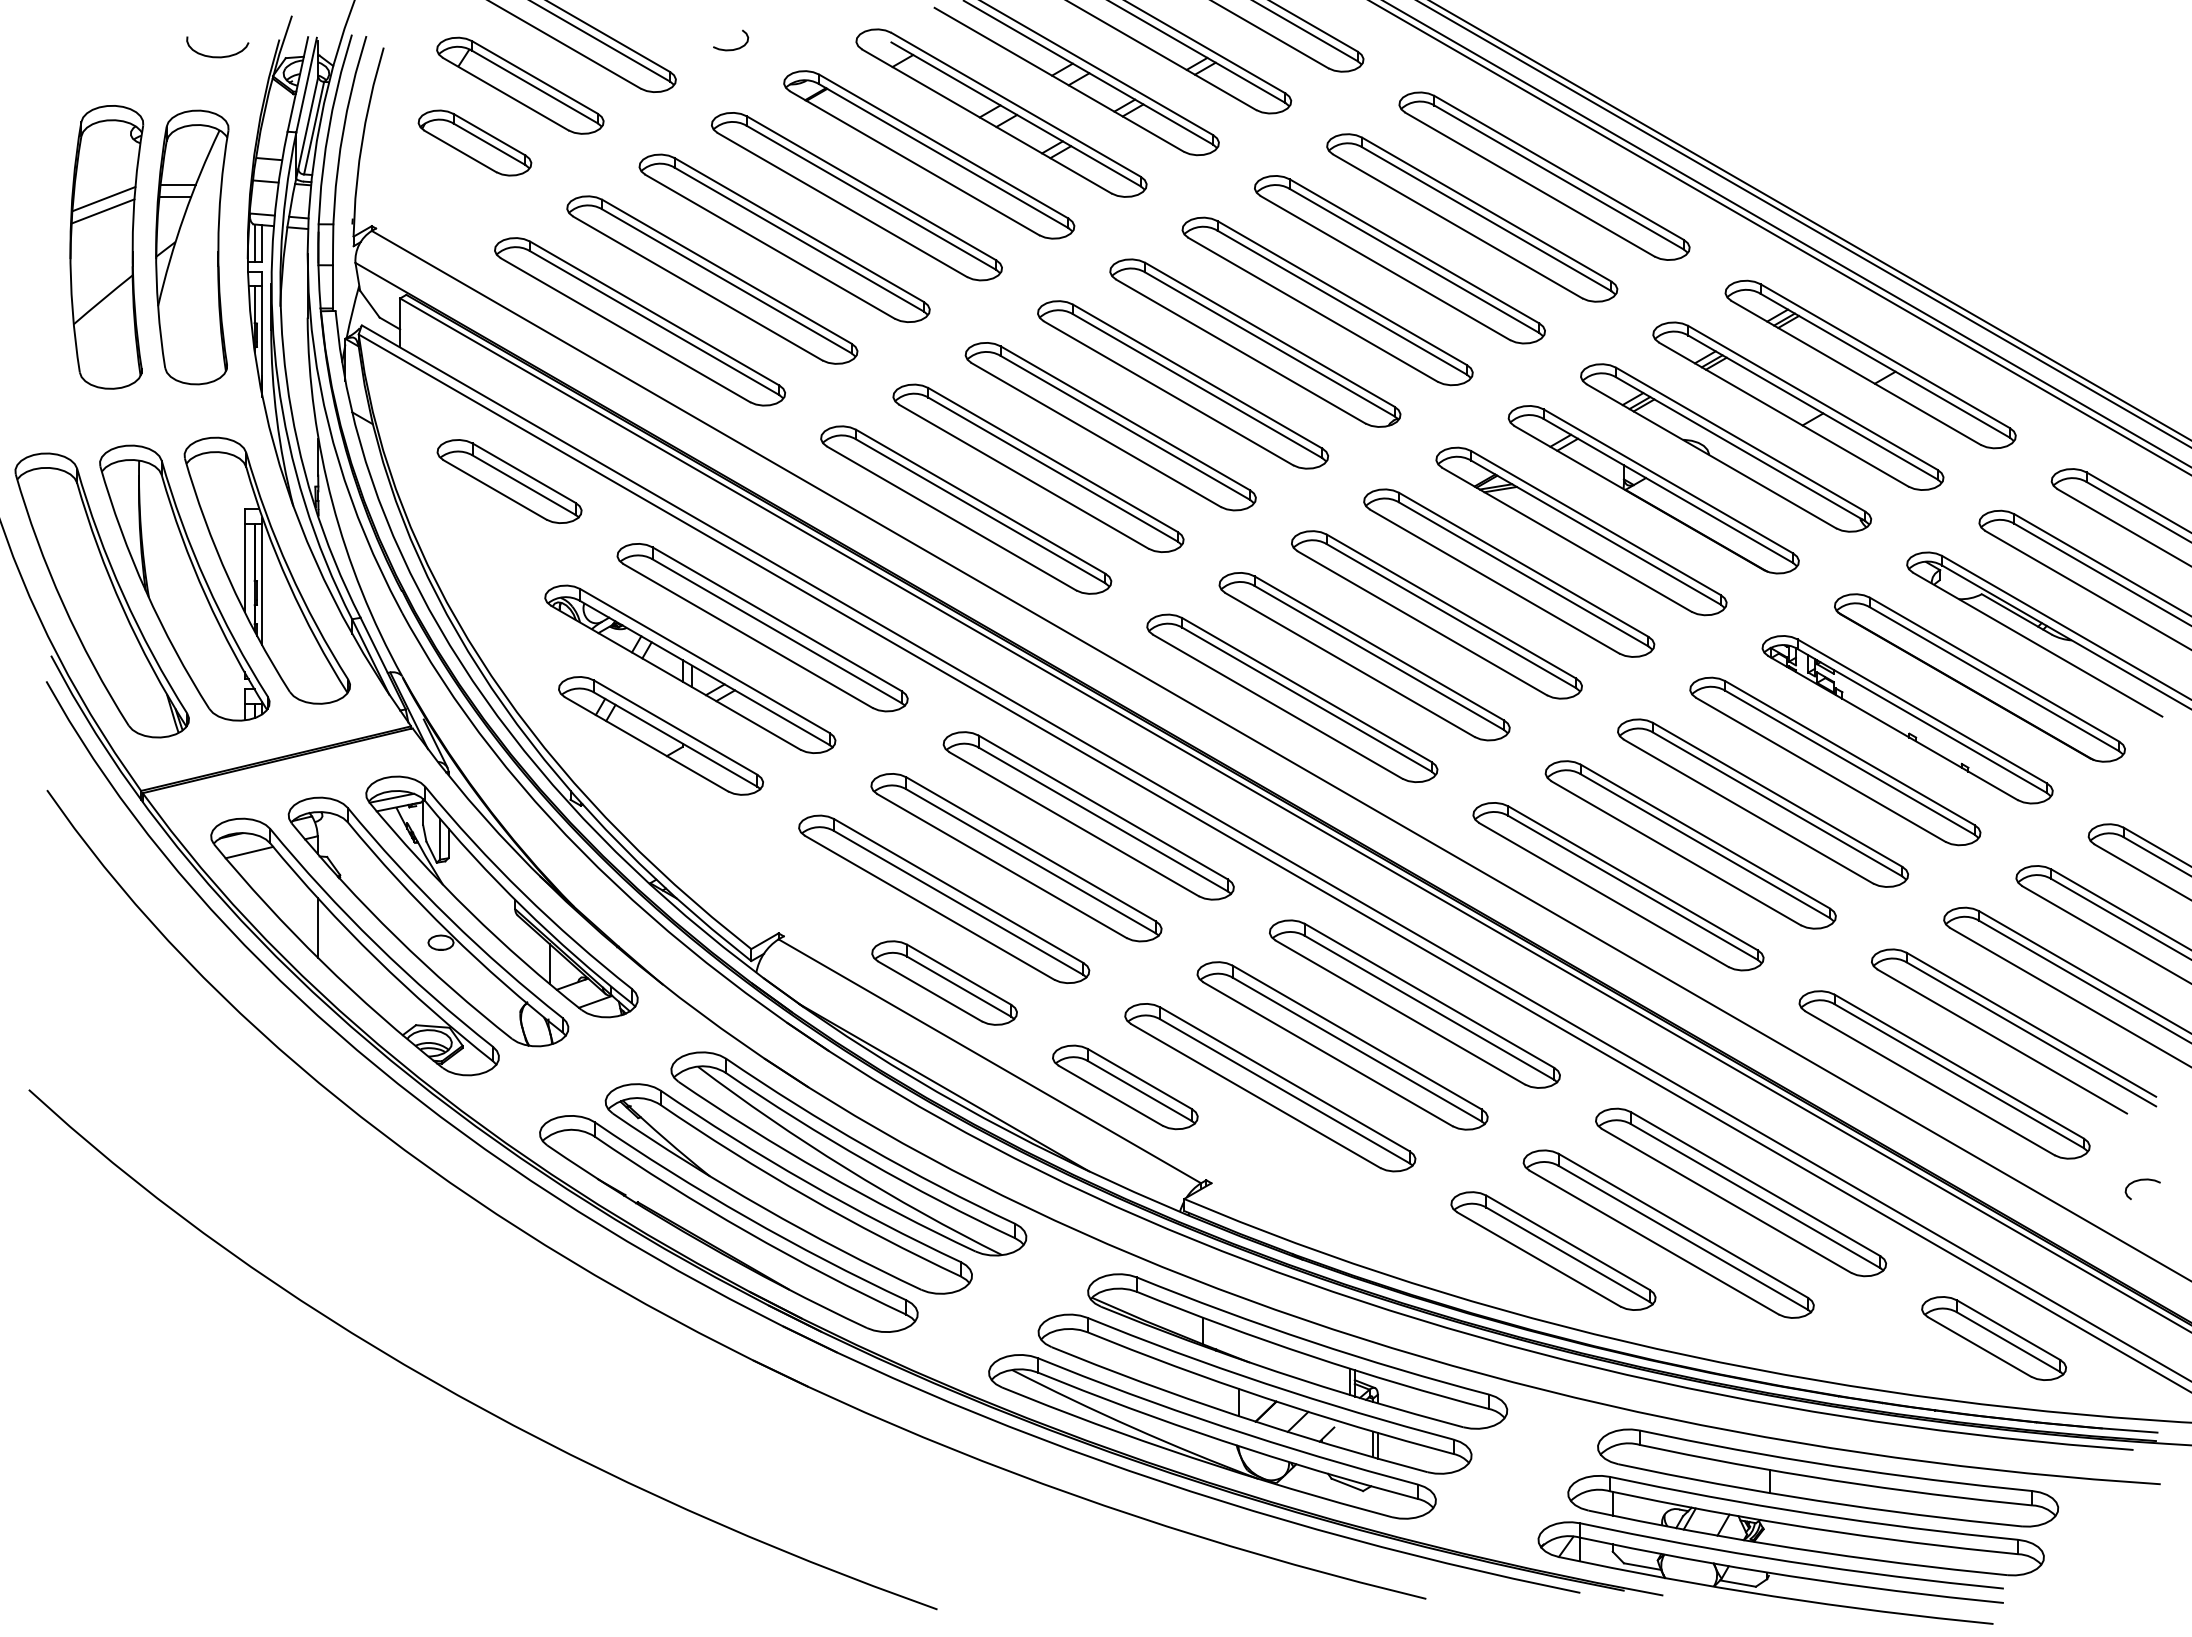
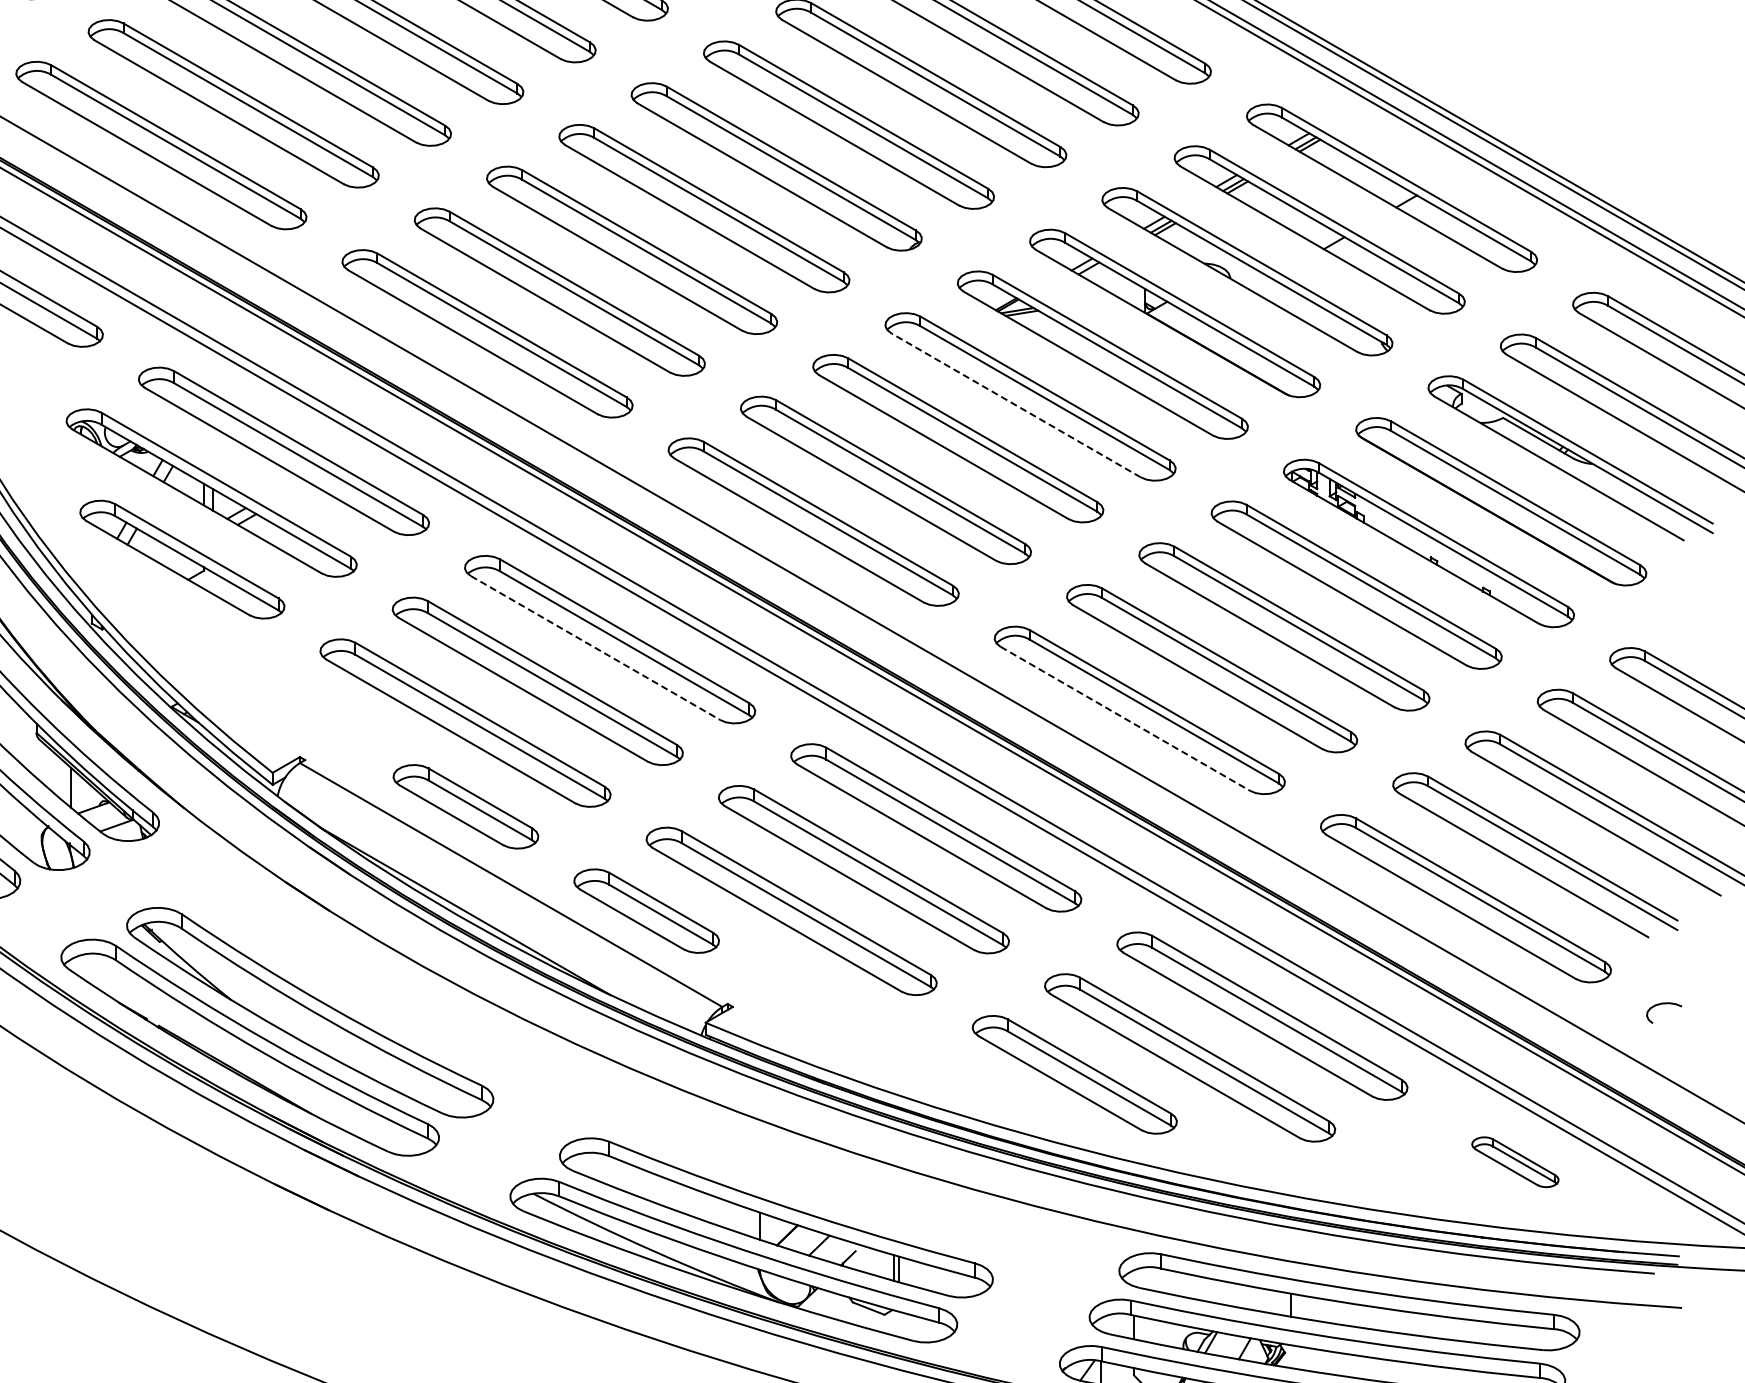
line: (1494, 581) -> (1015, 405), solid -> dashed
line: (1074, 824) -> (595, 648), solid -> dashed
line: (1603, 895) -> (1124, 719), solid -> dashed
part: (848, 1153) -> (369, 977), removed
part: (1993, 1338) -> (1514, 1162), size x0.6
part: (1297, 1351) -> (818, 1175), removed

